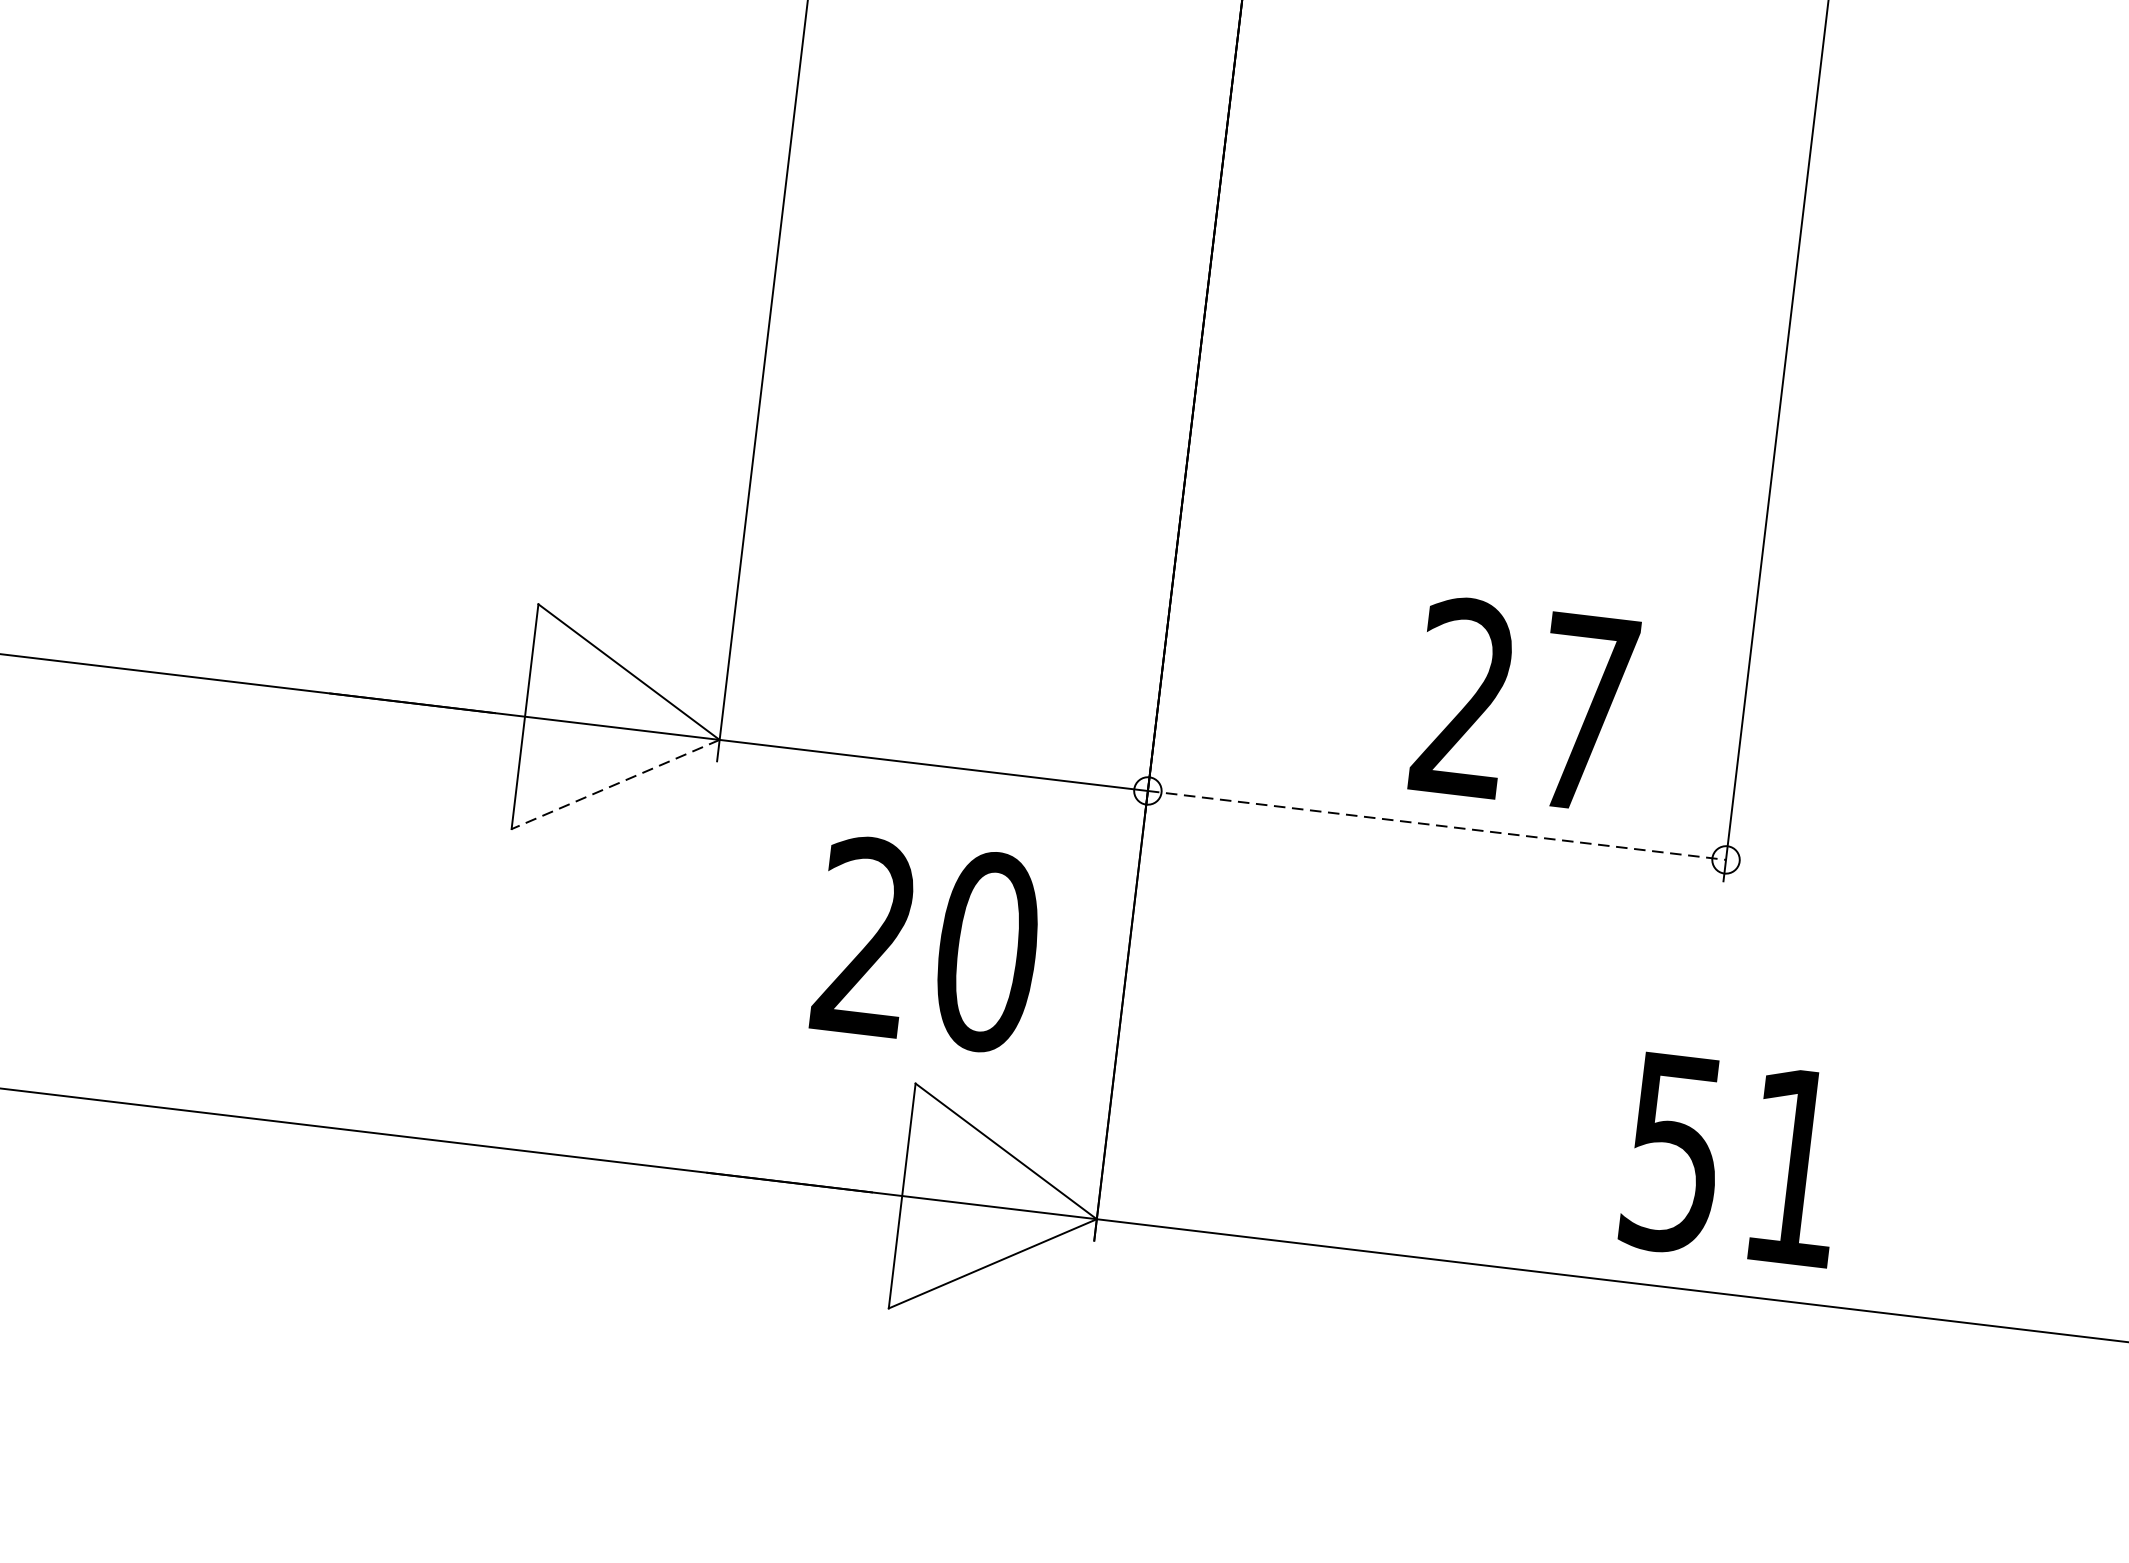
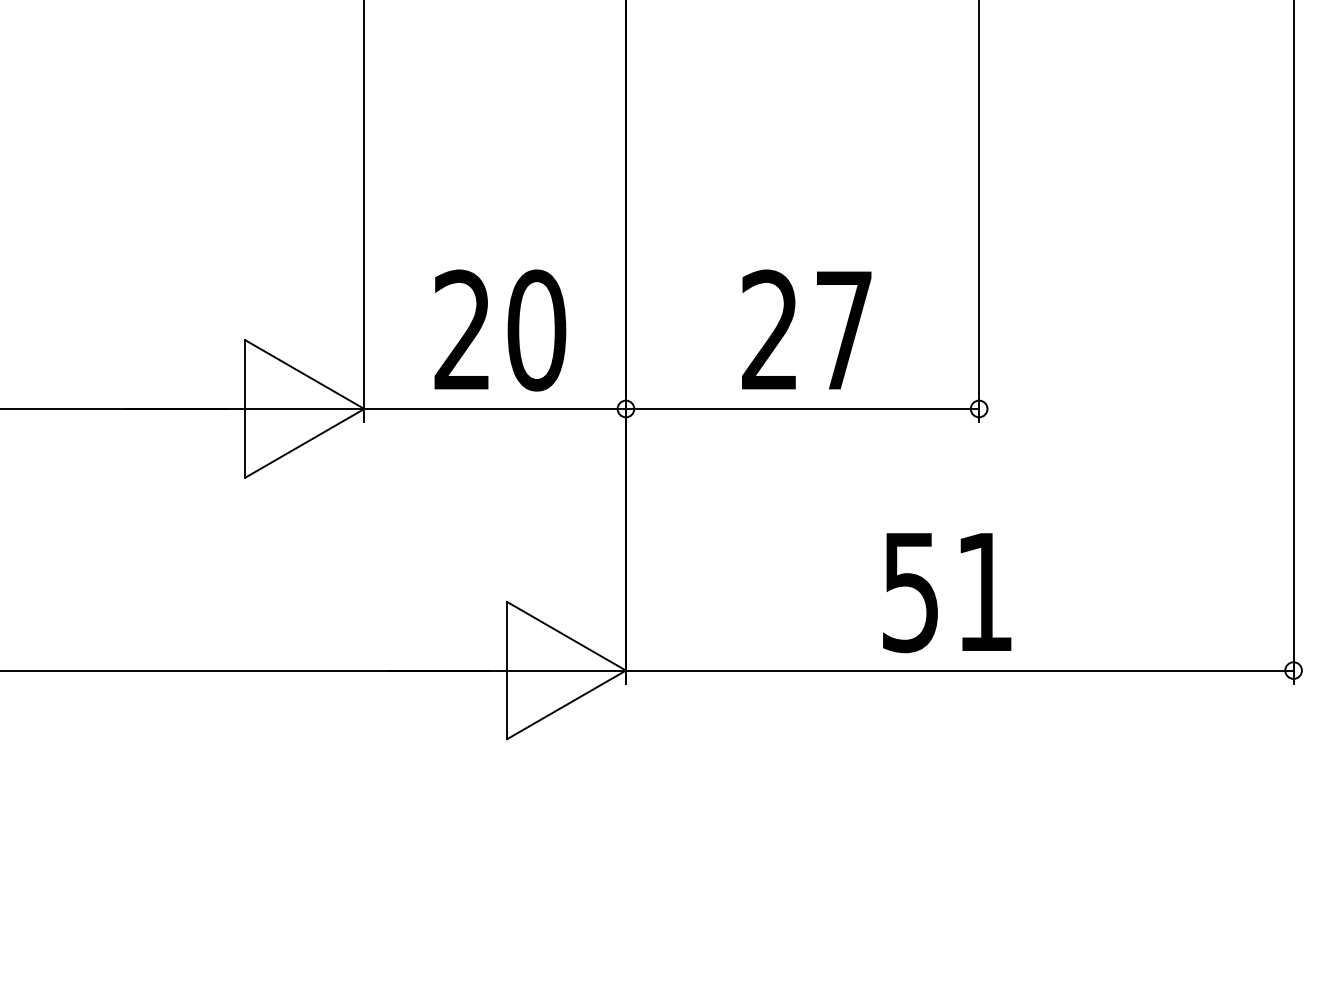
text: (1524, 703) -> (806, 329), moved
line: (614, 784) -> (304, 443), dashed -> solid
line: (1436, 824) -> (802, 408), dashed -> solid
text: (927, 944) -> (500, 330), moved
text: (1733, 1162) -> (947, 593), moved

